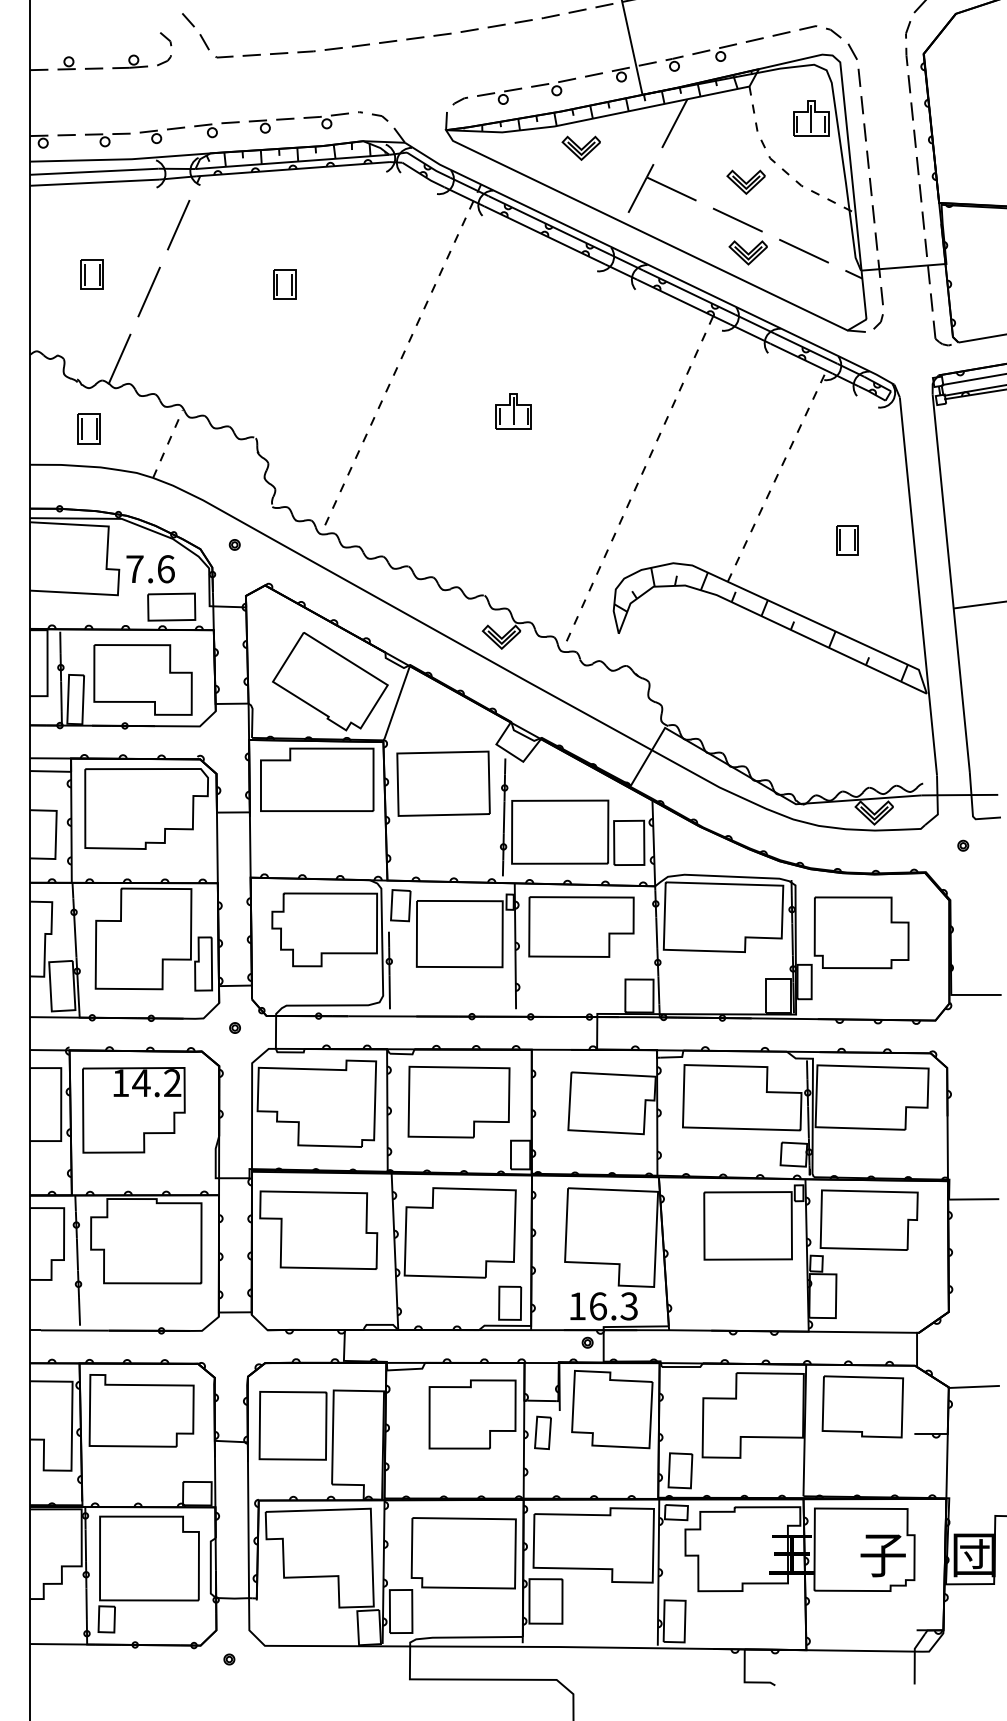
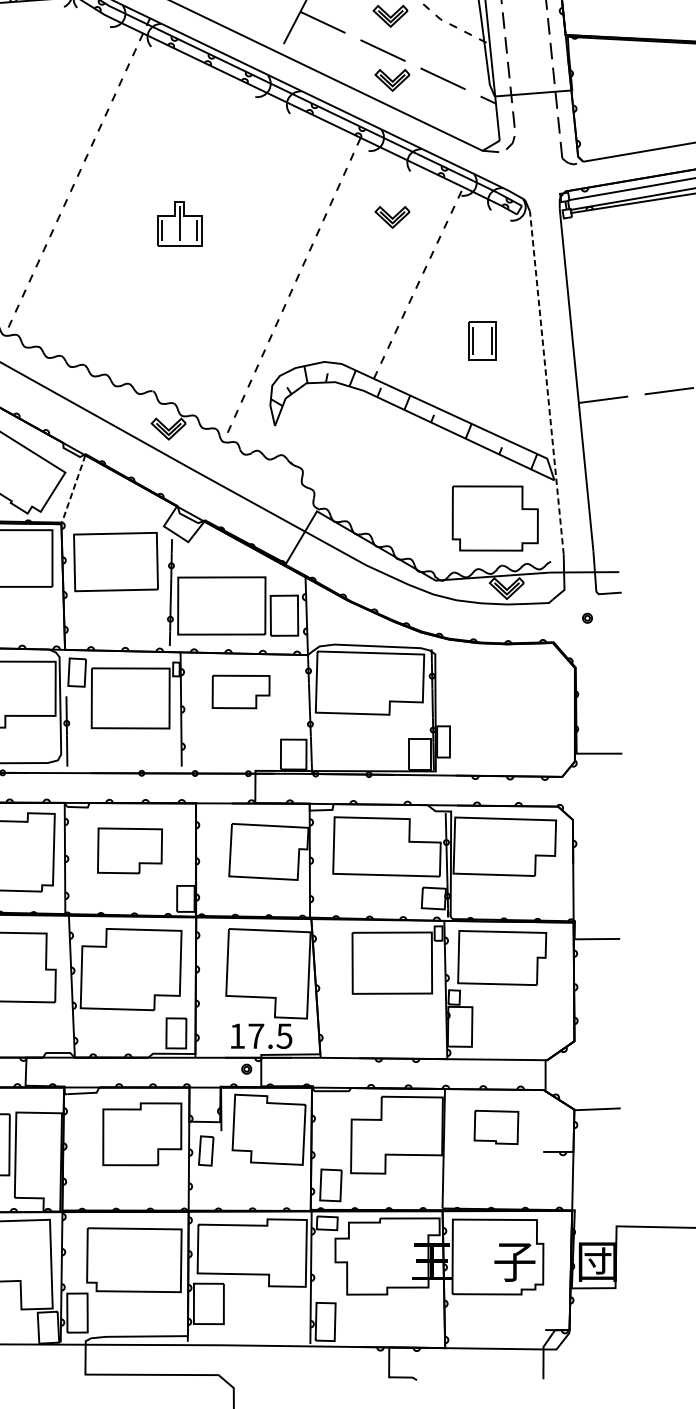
part: (747, 403) -> (391, 217), added
part: (513, 411) -> (179, 224), size x1.4
part: (847, 540) -> (482, 341), size x1.4
line: (918, 586) -> (546, 383), solid -> dashed
line: (397, 702) -> (74, 488), solid -> dashed
part: (581, 926) -> (241, 691), size x0.6
part: (861, 932) -> (495, 518), moved
part: (458, 1101) -> (129, 850), size x0.7
text: (613, 1306) -> (270, 1036), 16.3 -> 17.5
part: (862, 1406) -> (496, 1127), size x0.6

